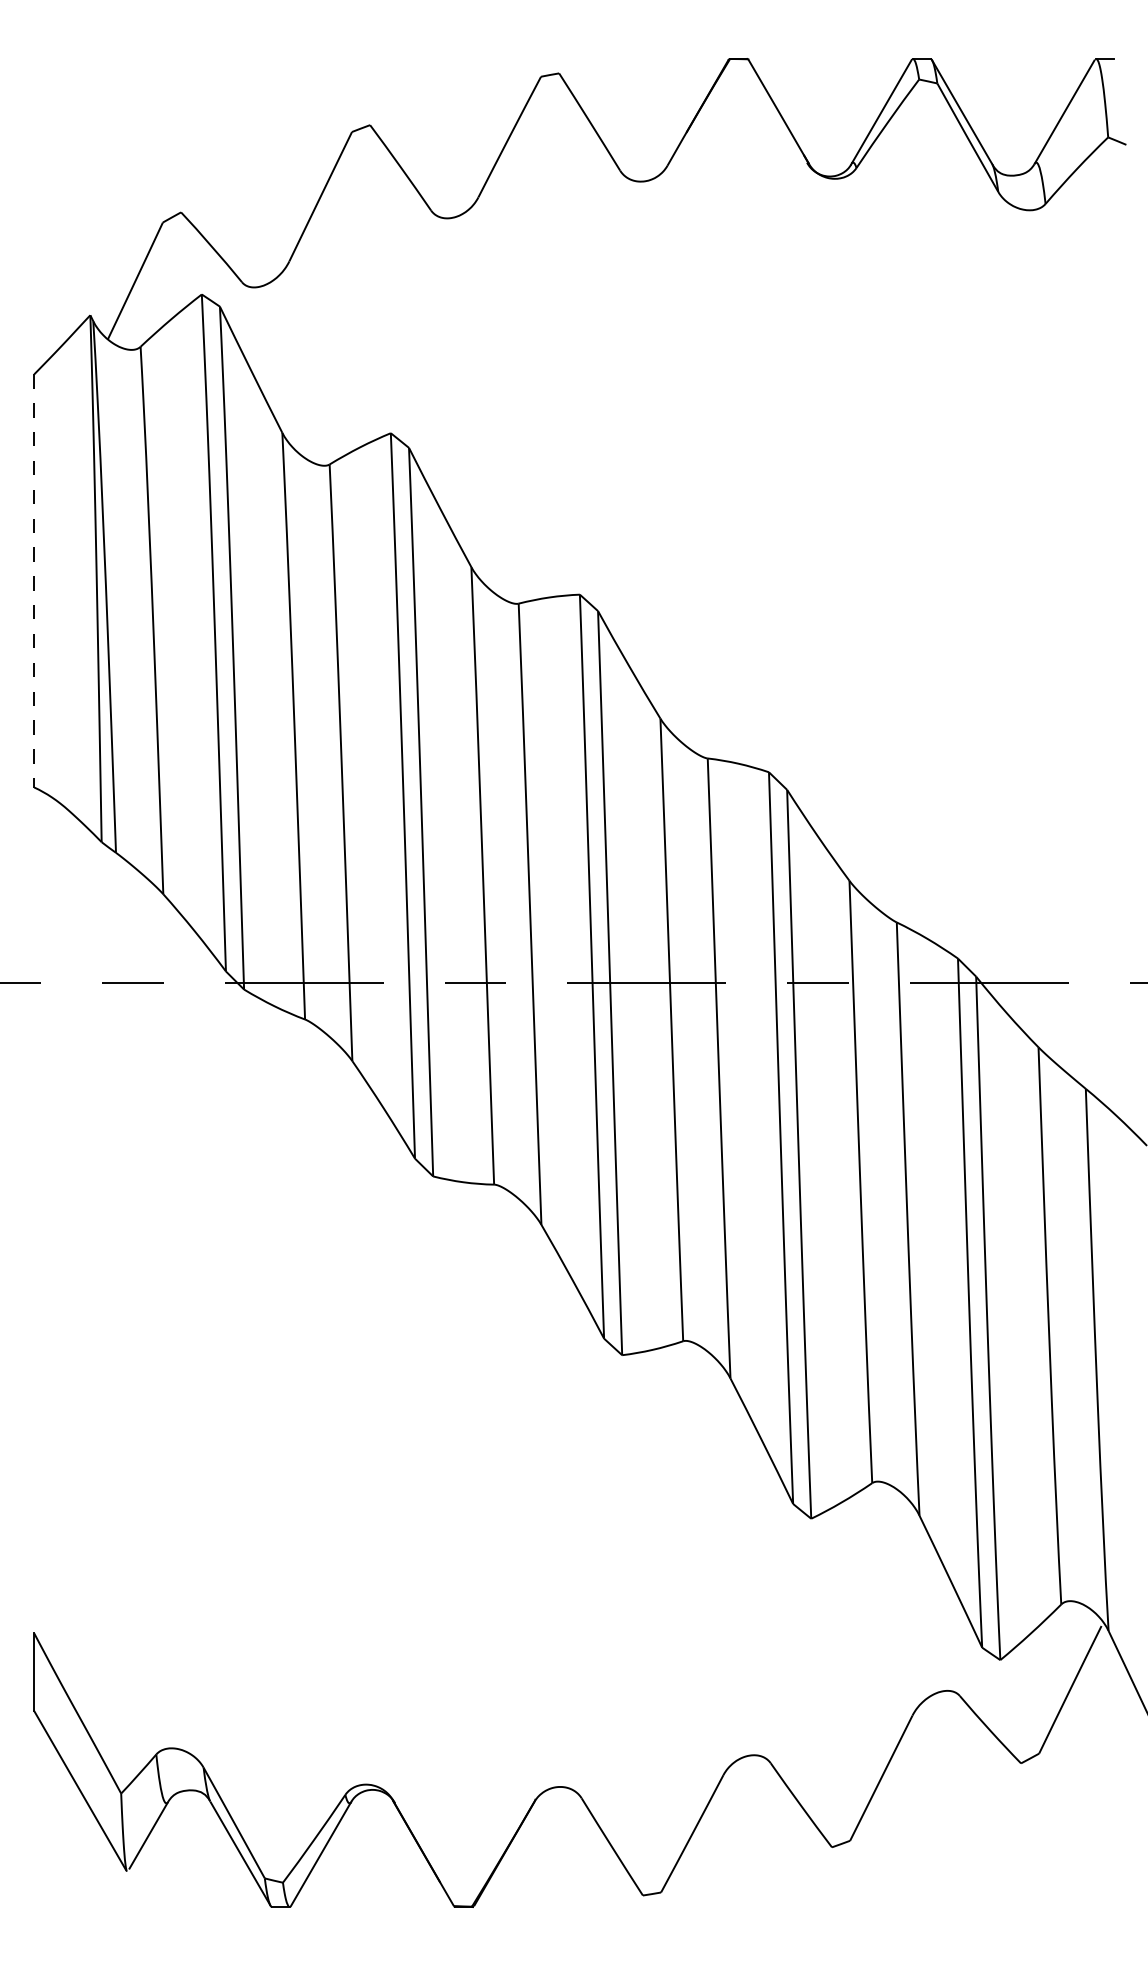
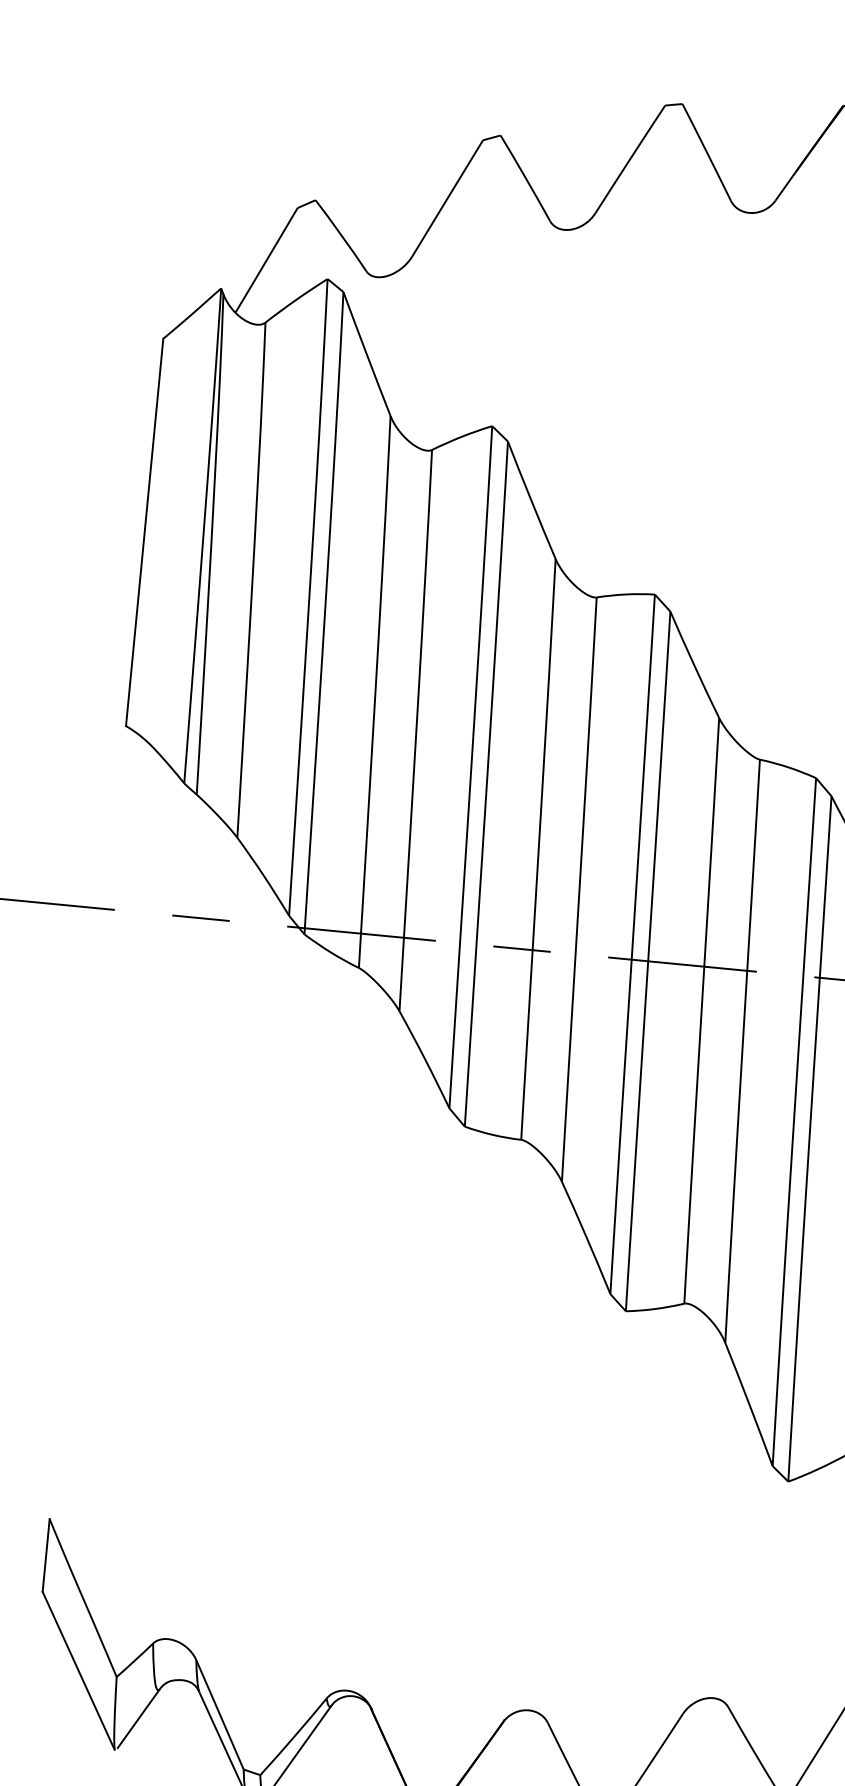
line: (34, 580) -> (144, 532), dashed -> solid

